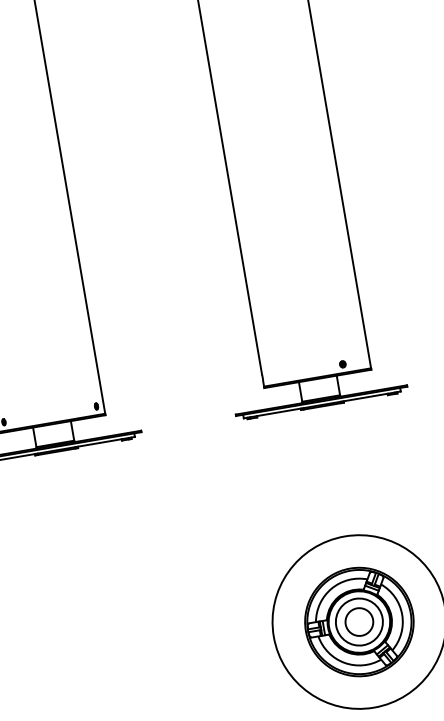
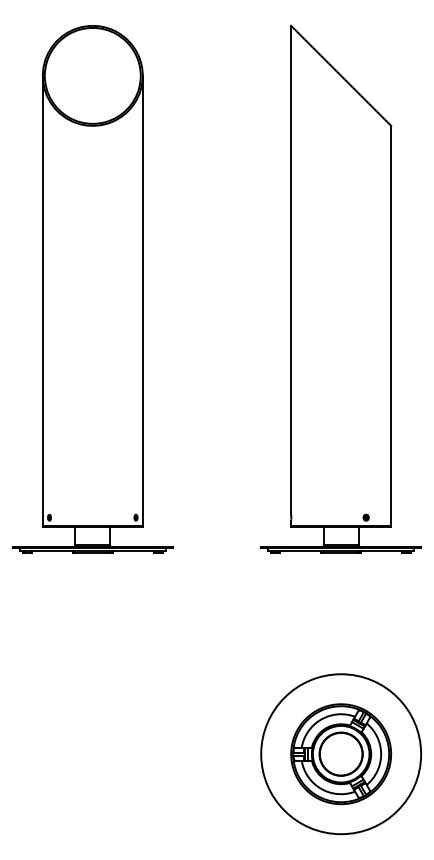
circle: (358, 621) -> (340, 753), size x1.67

